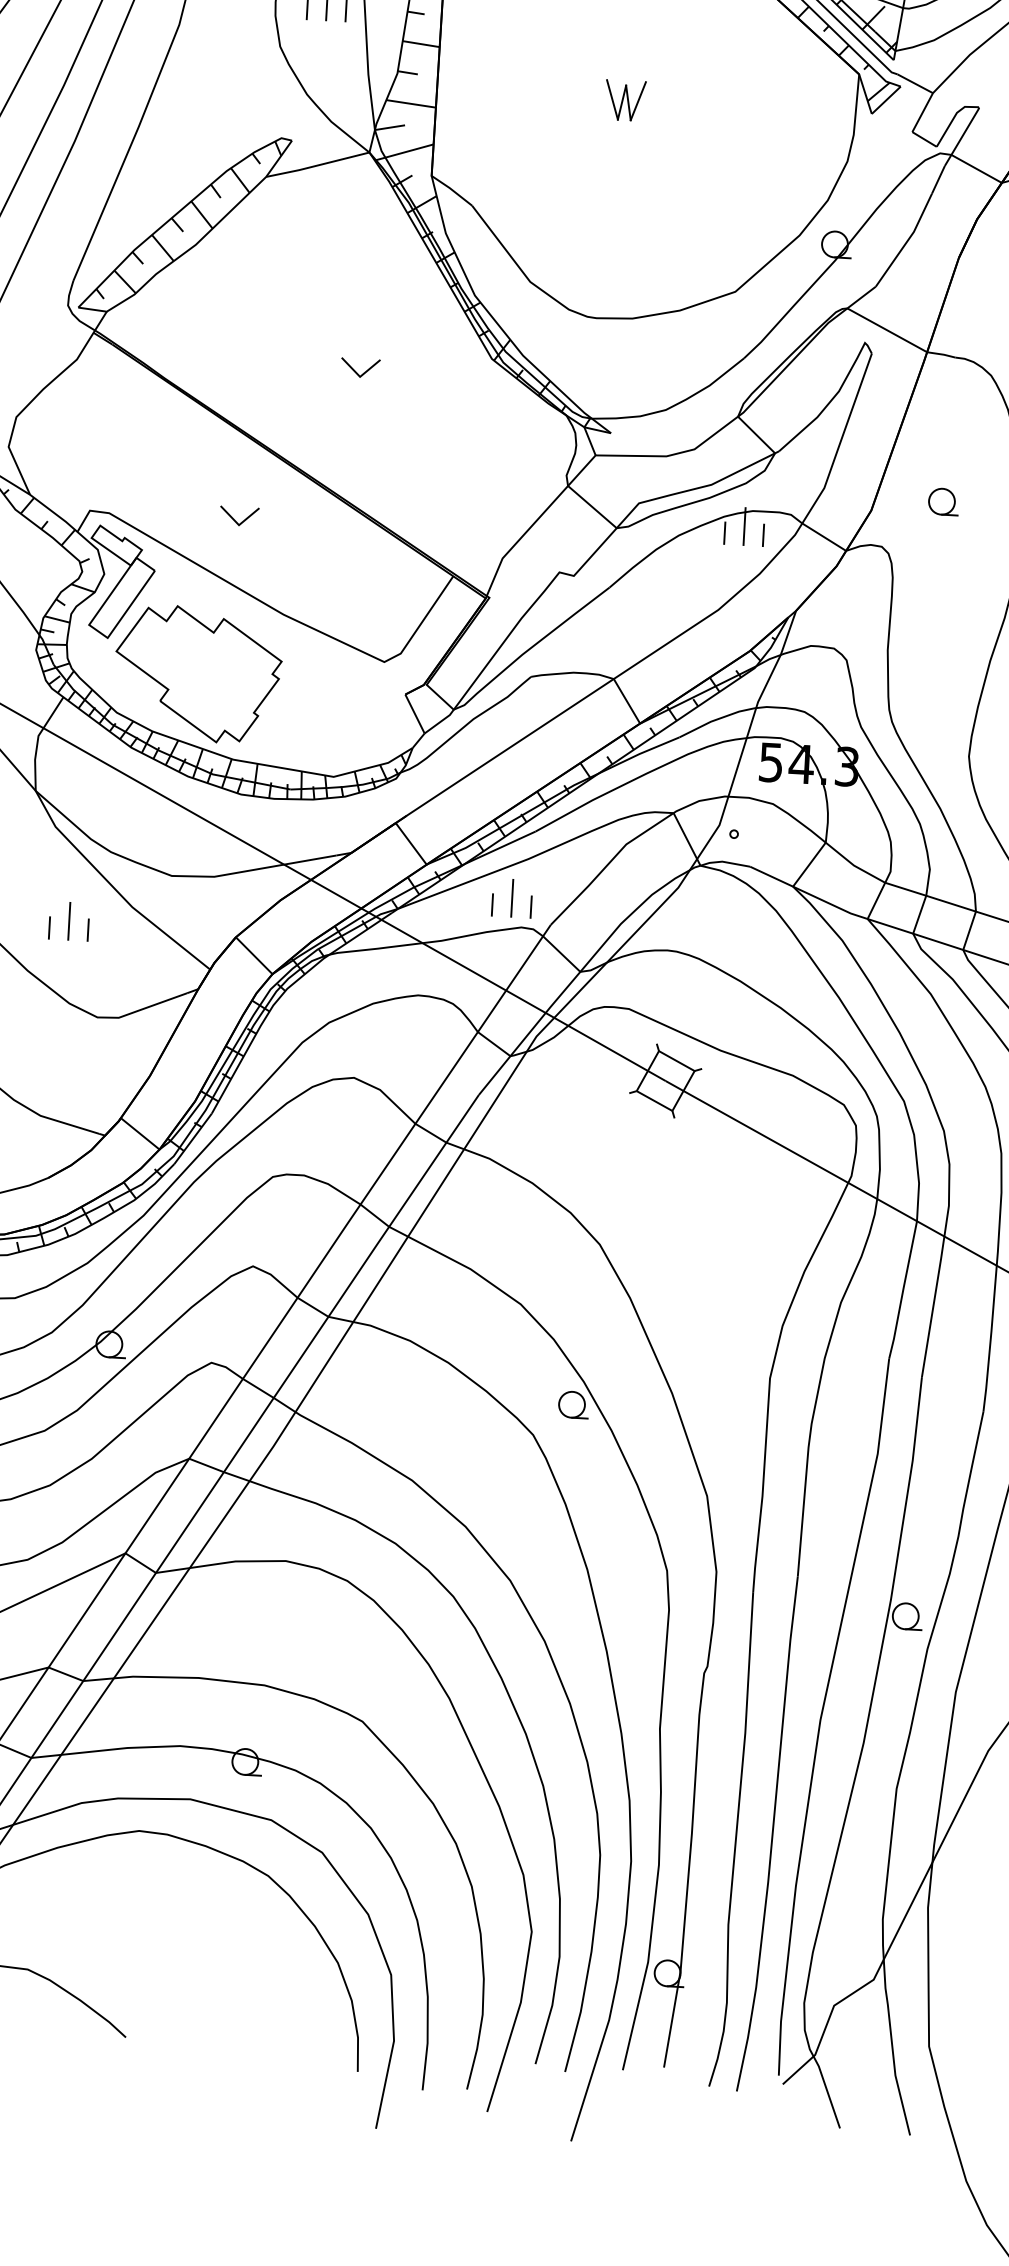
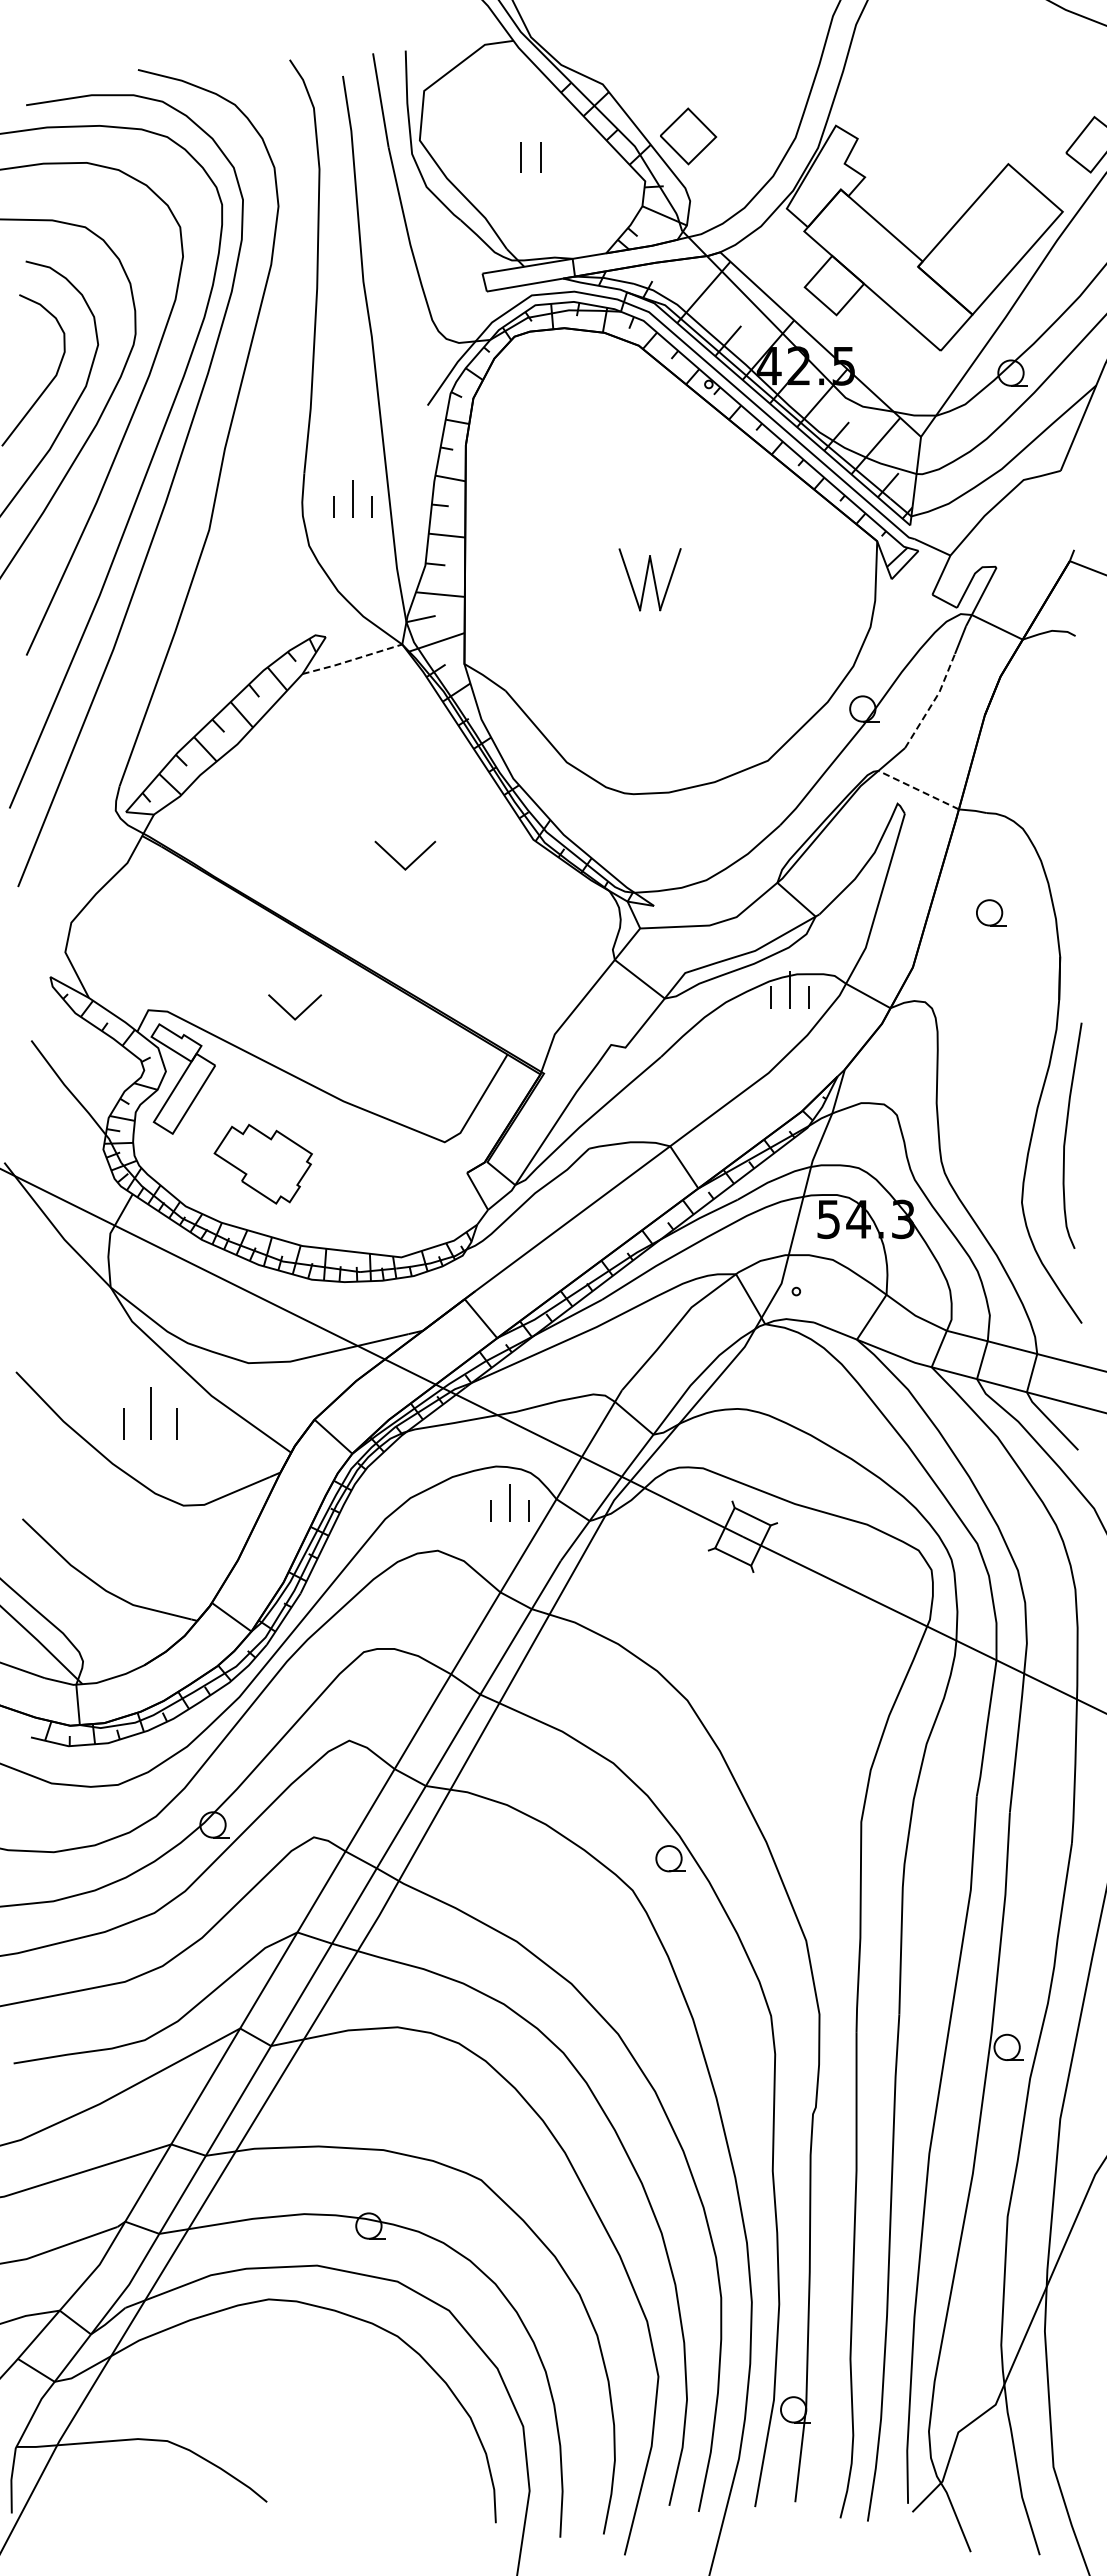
part: (625, 100) -> (649, 579), size x1.6
line: (316, 165) -> (351, 660), solid -> dashed
line: (907, 240) -> (933, 701), solid -> dashed
line: (887, 330) -> (918, 790), solid -> dashed
part: (360, 367) -> (405, 855), size x1.6
part: (943, 501) -> (991, 912), moved
part: (238, 516) -> (294, 1007), size x1.4
part: (198, 673) -> (263, 1163), size x0.6
part: (511, 897) -> (509, 1502), moved
part: (69, 920) -> (150, 1412), size x1.4

